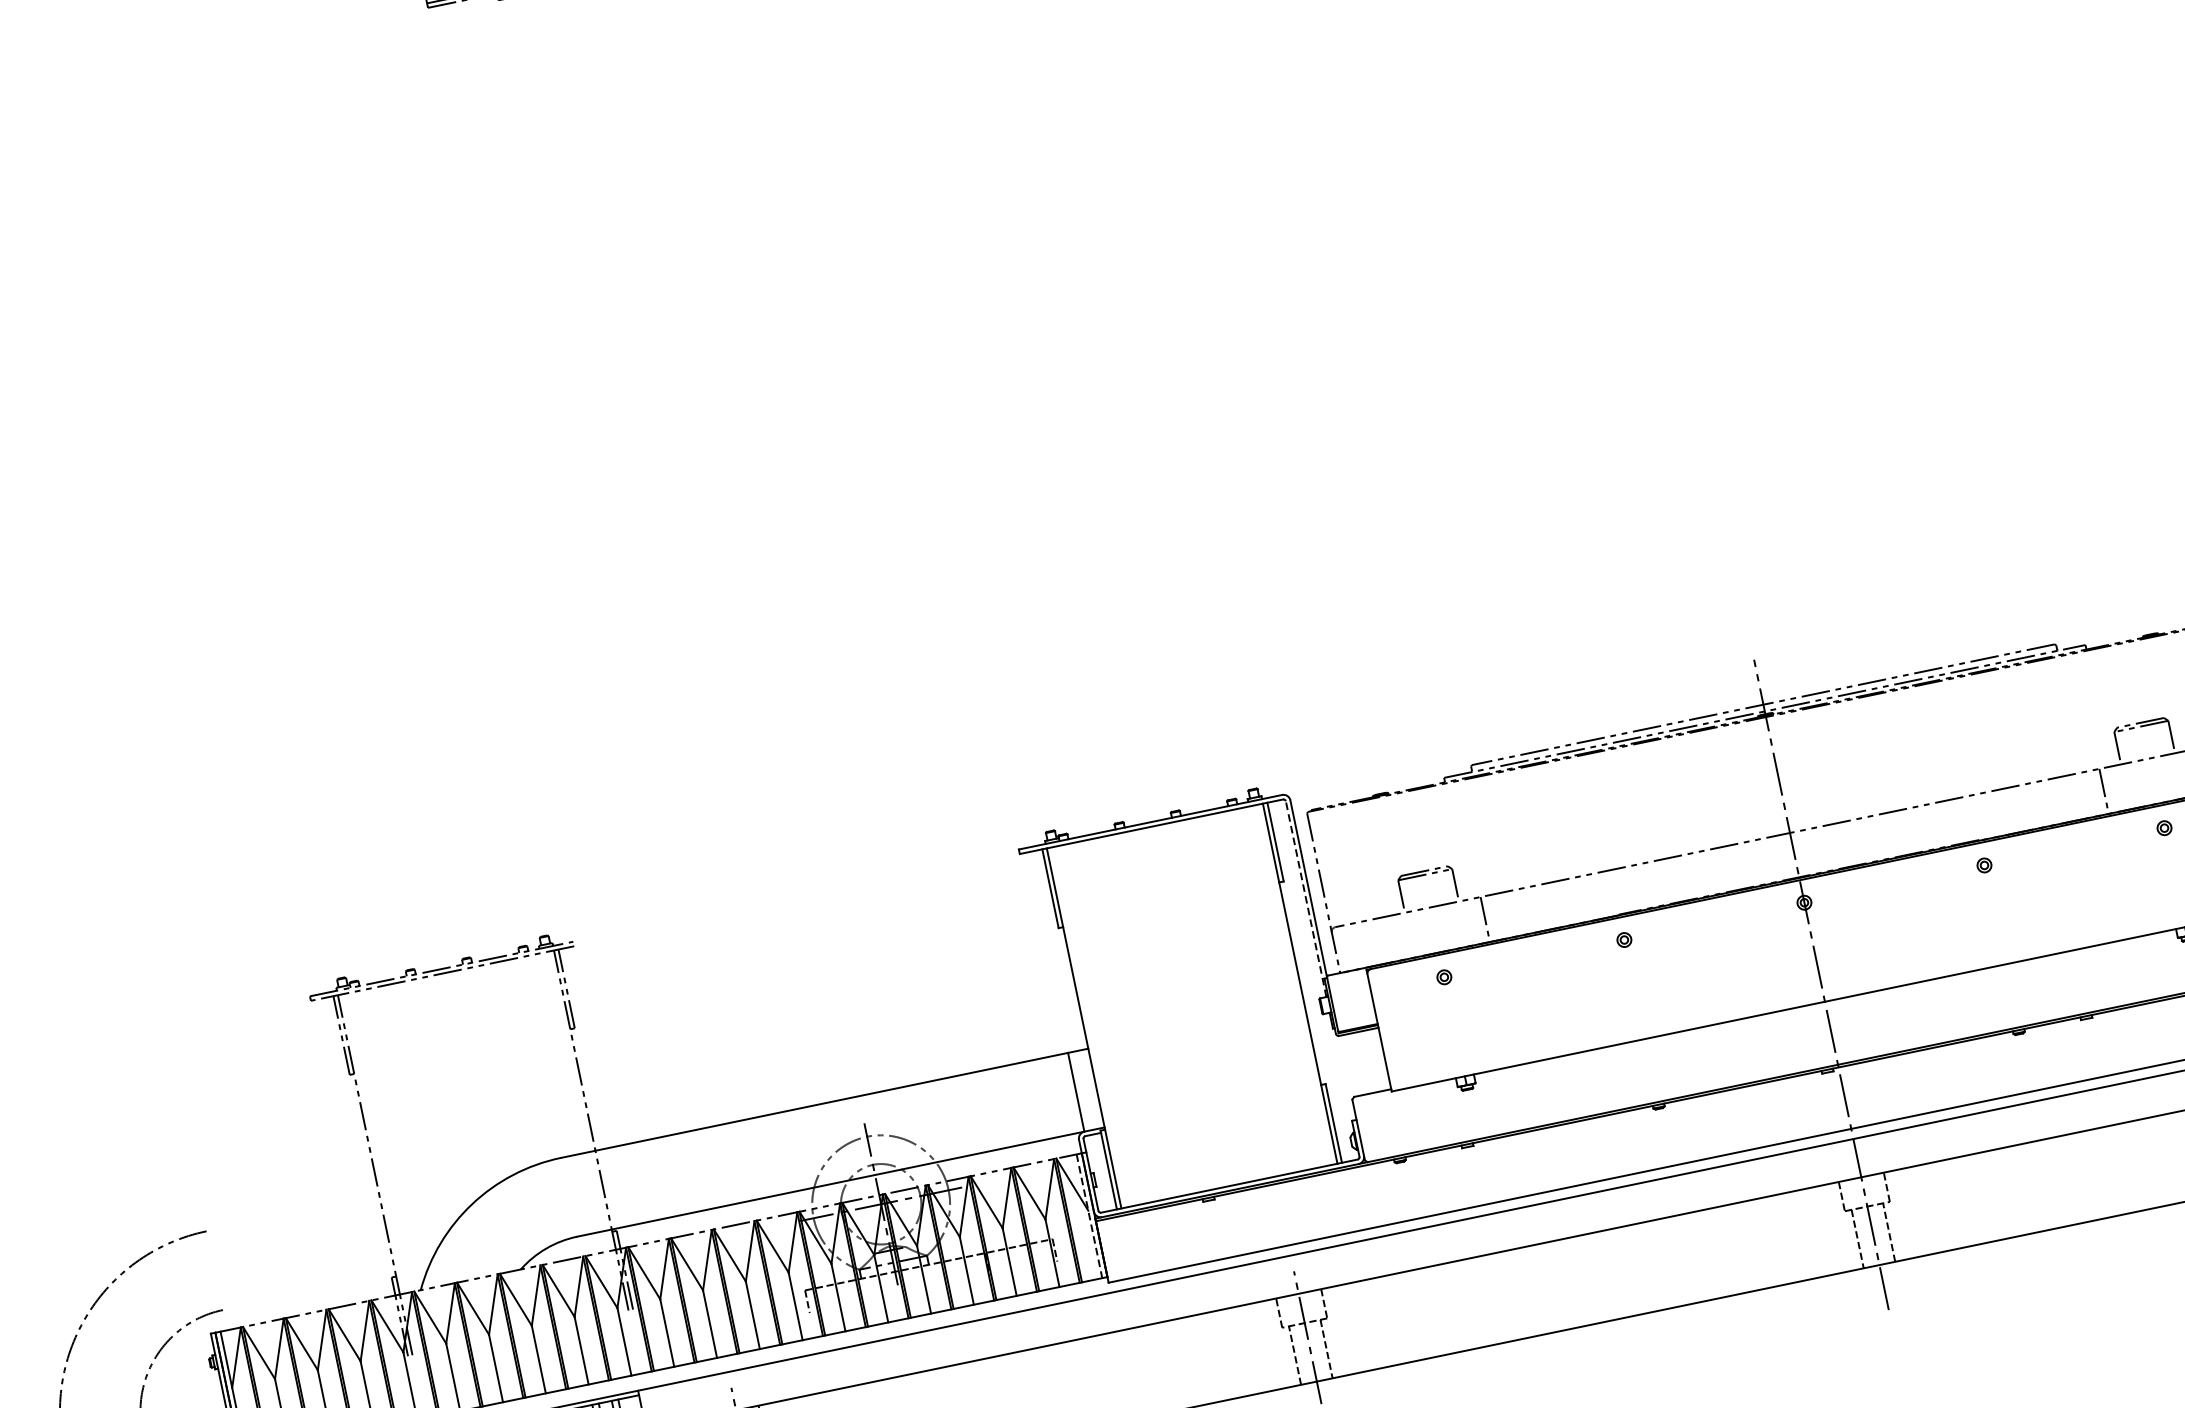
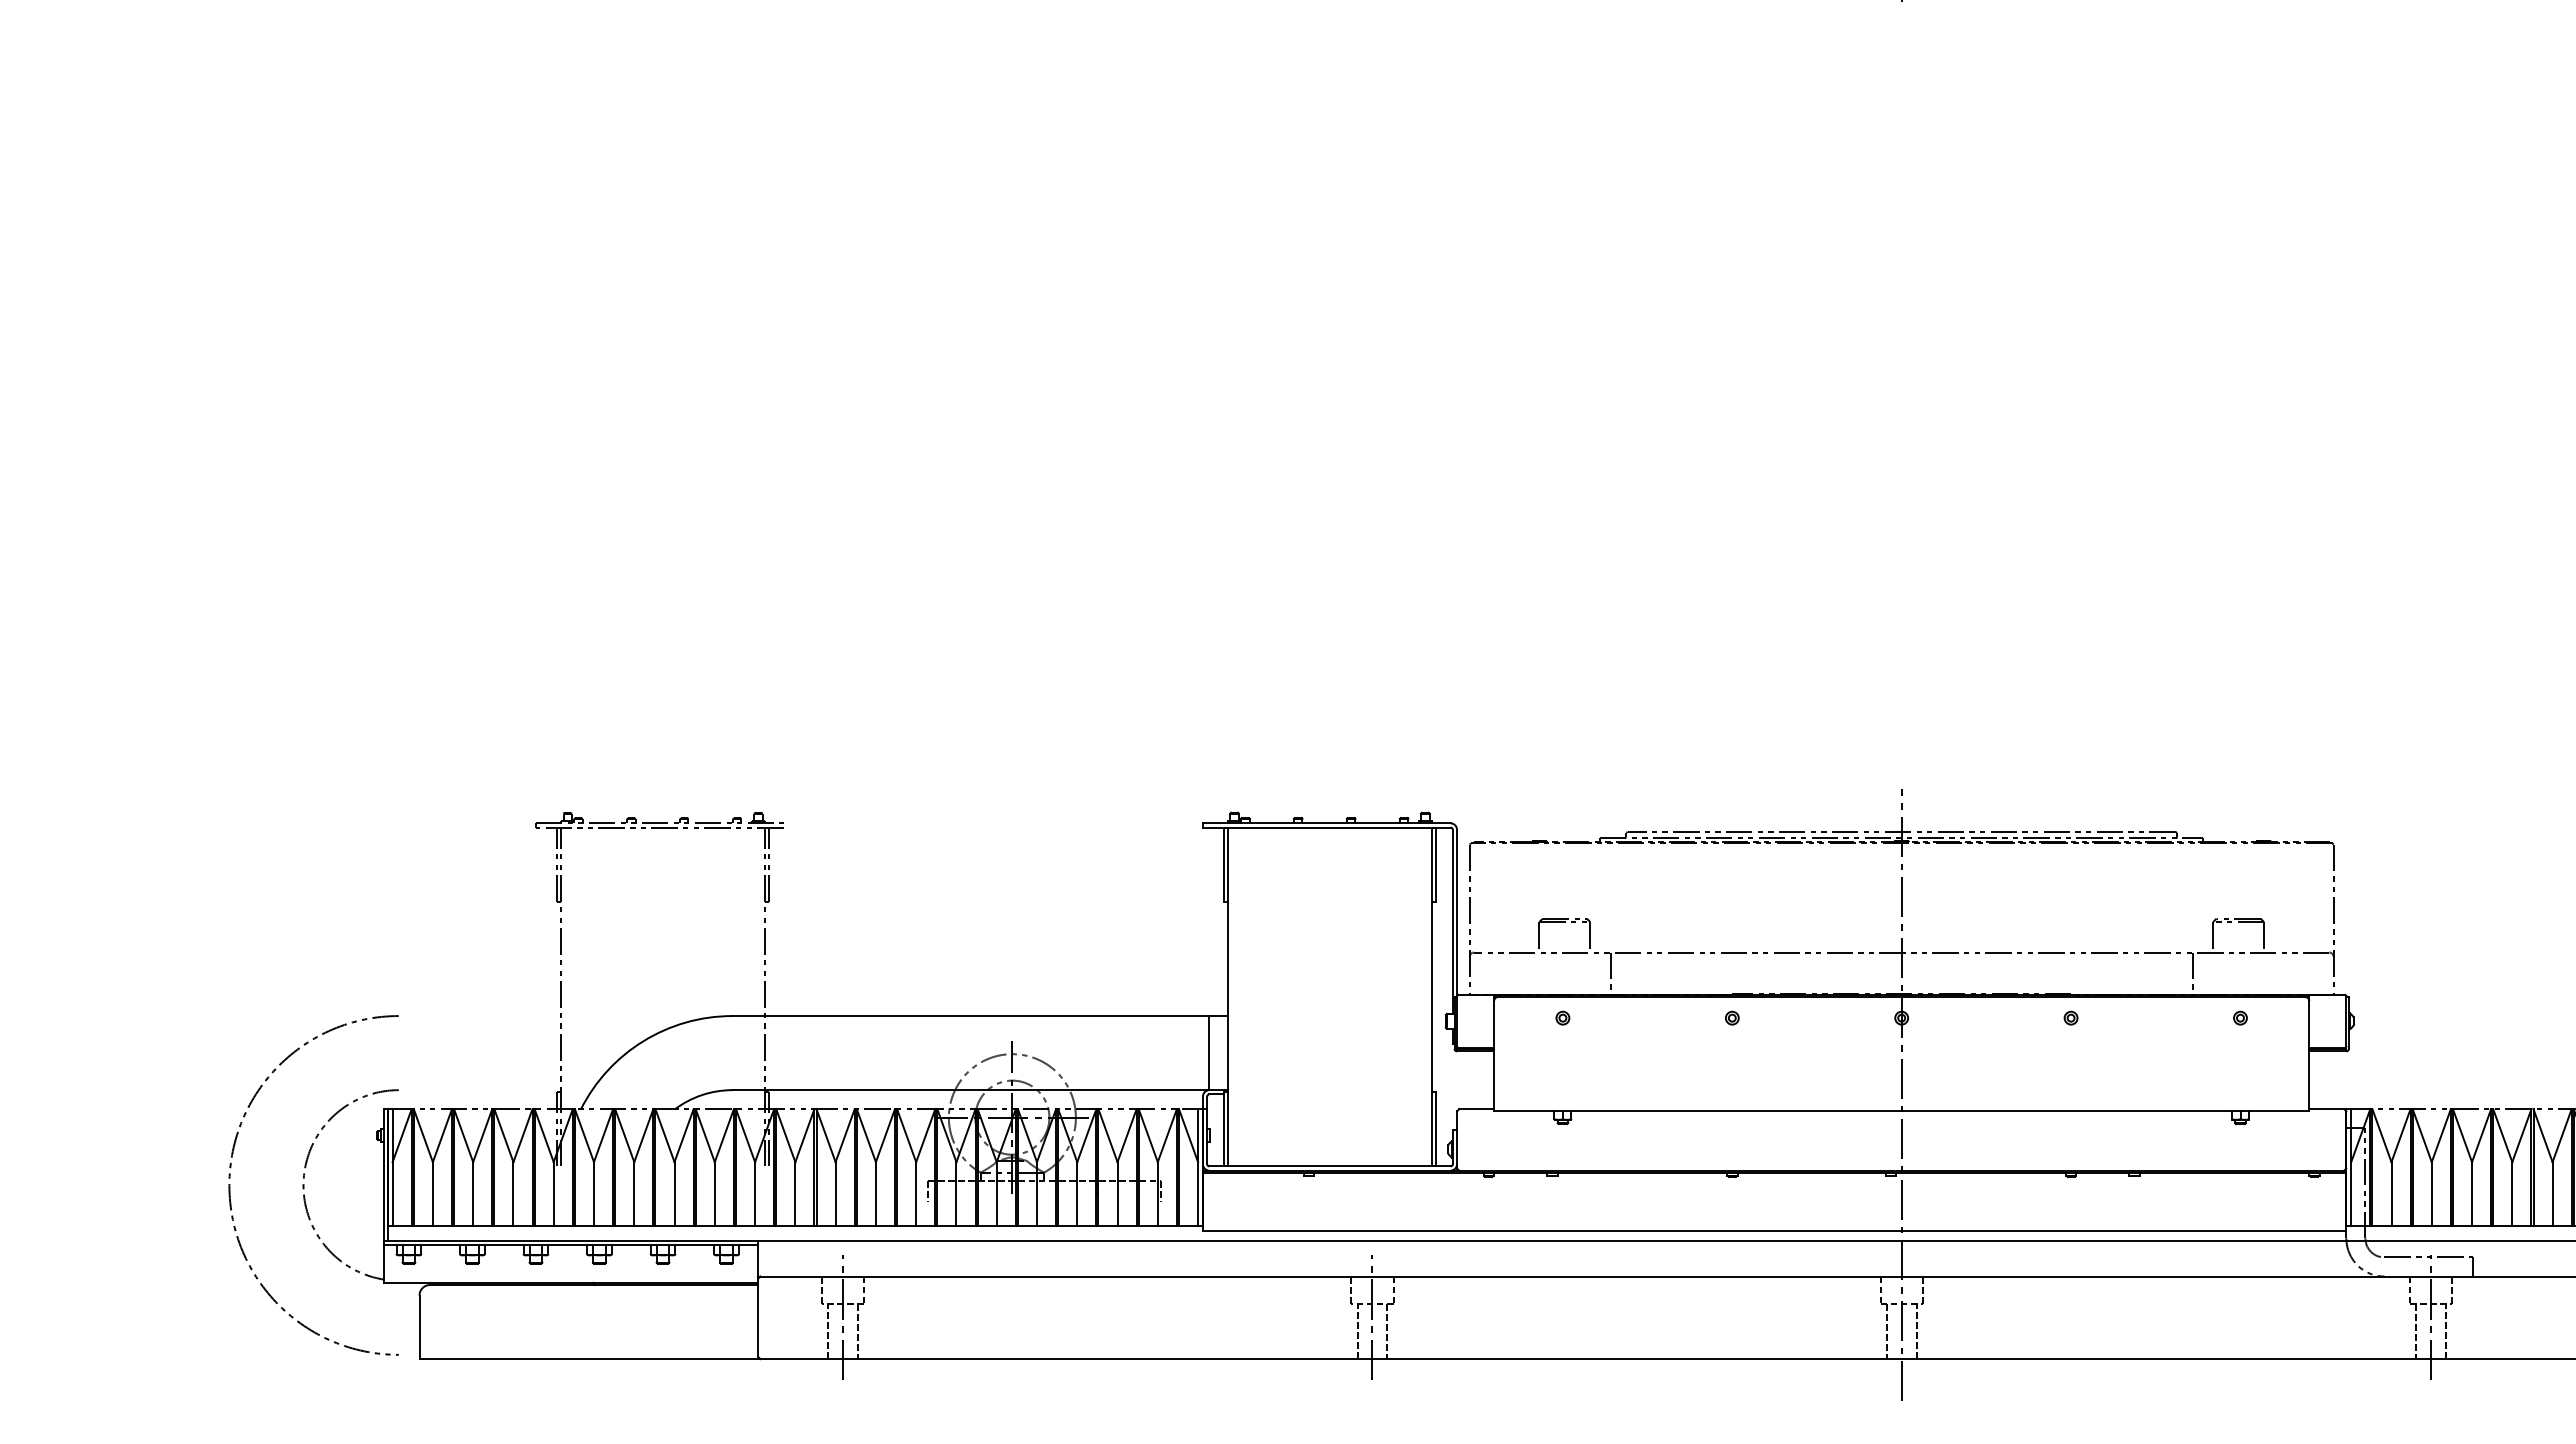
line: (1305, 898) -> (1452, 921), dashed -> solid
line: (1089, 1216) -> (1198, 1167), dashed -> solid

